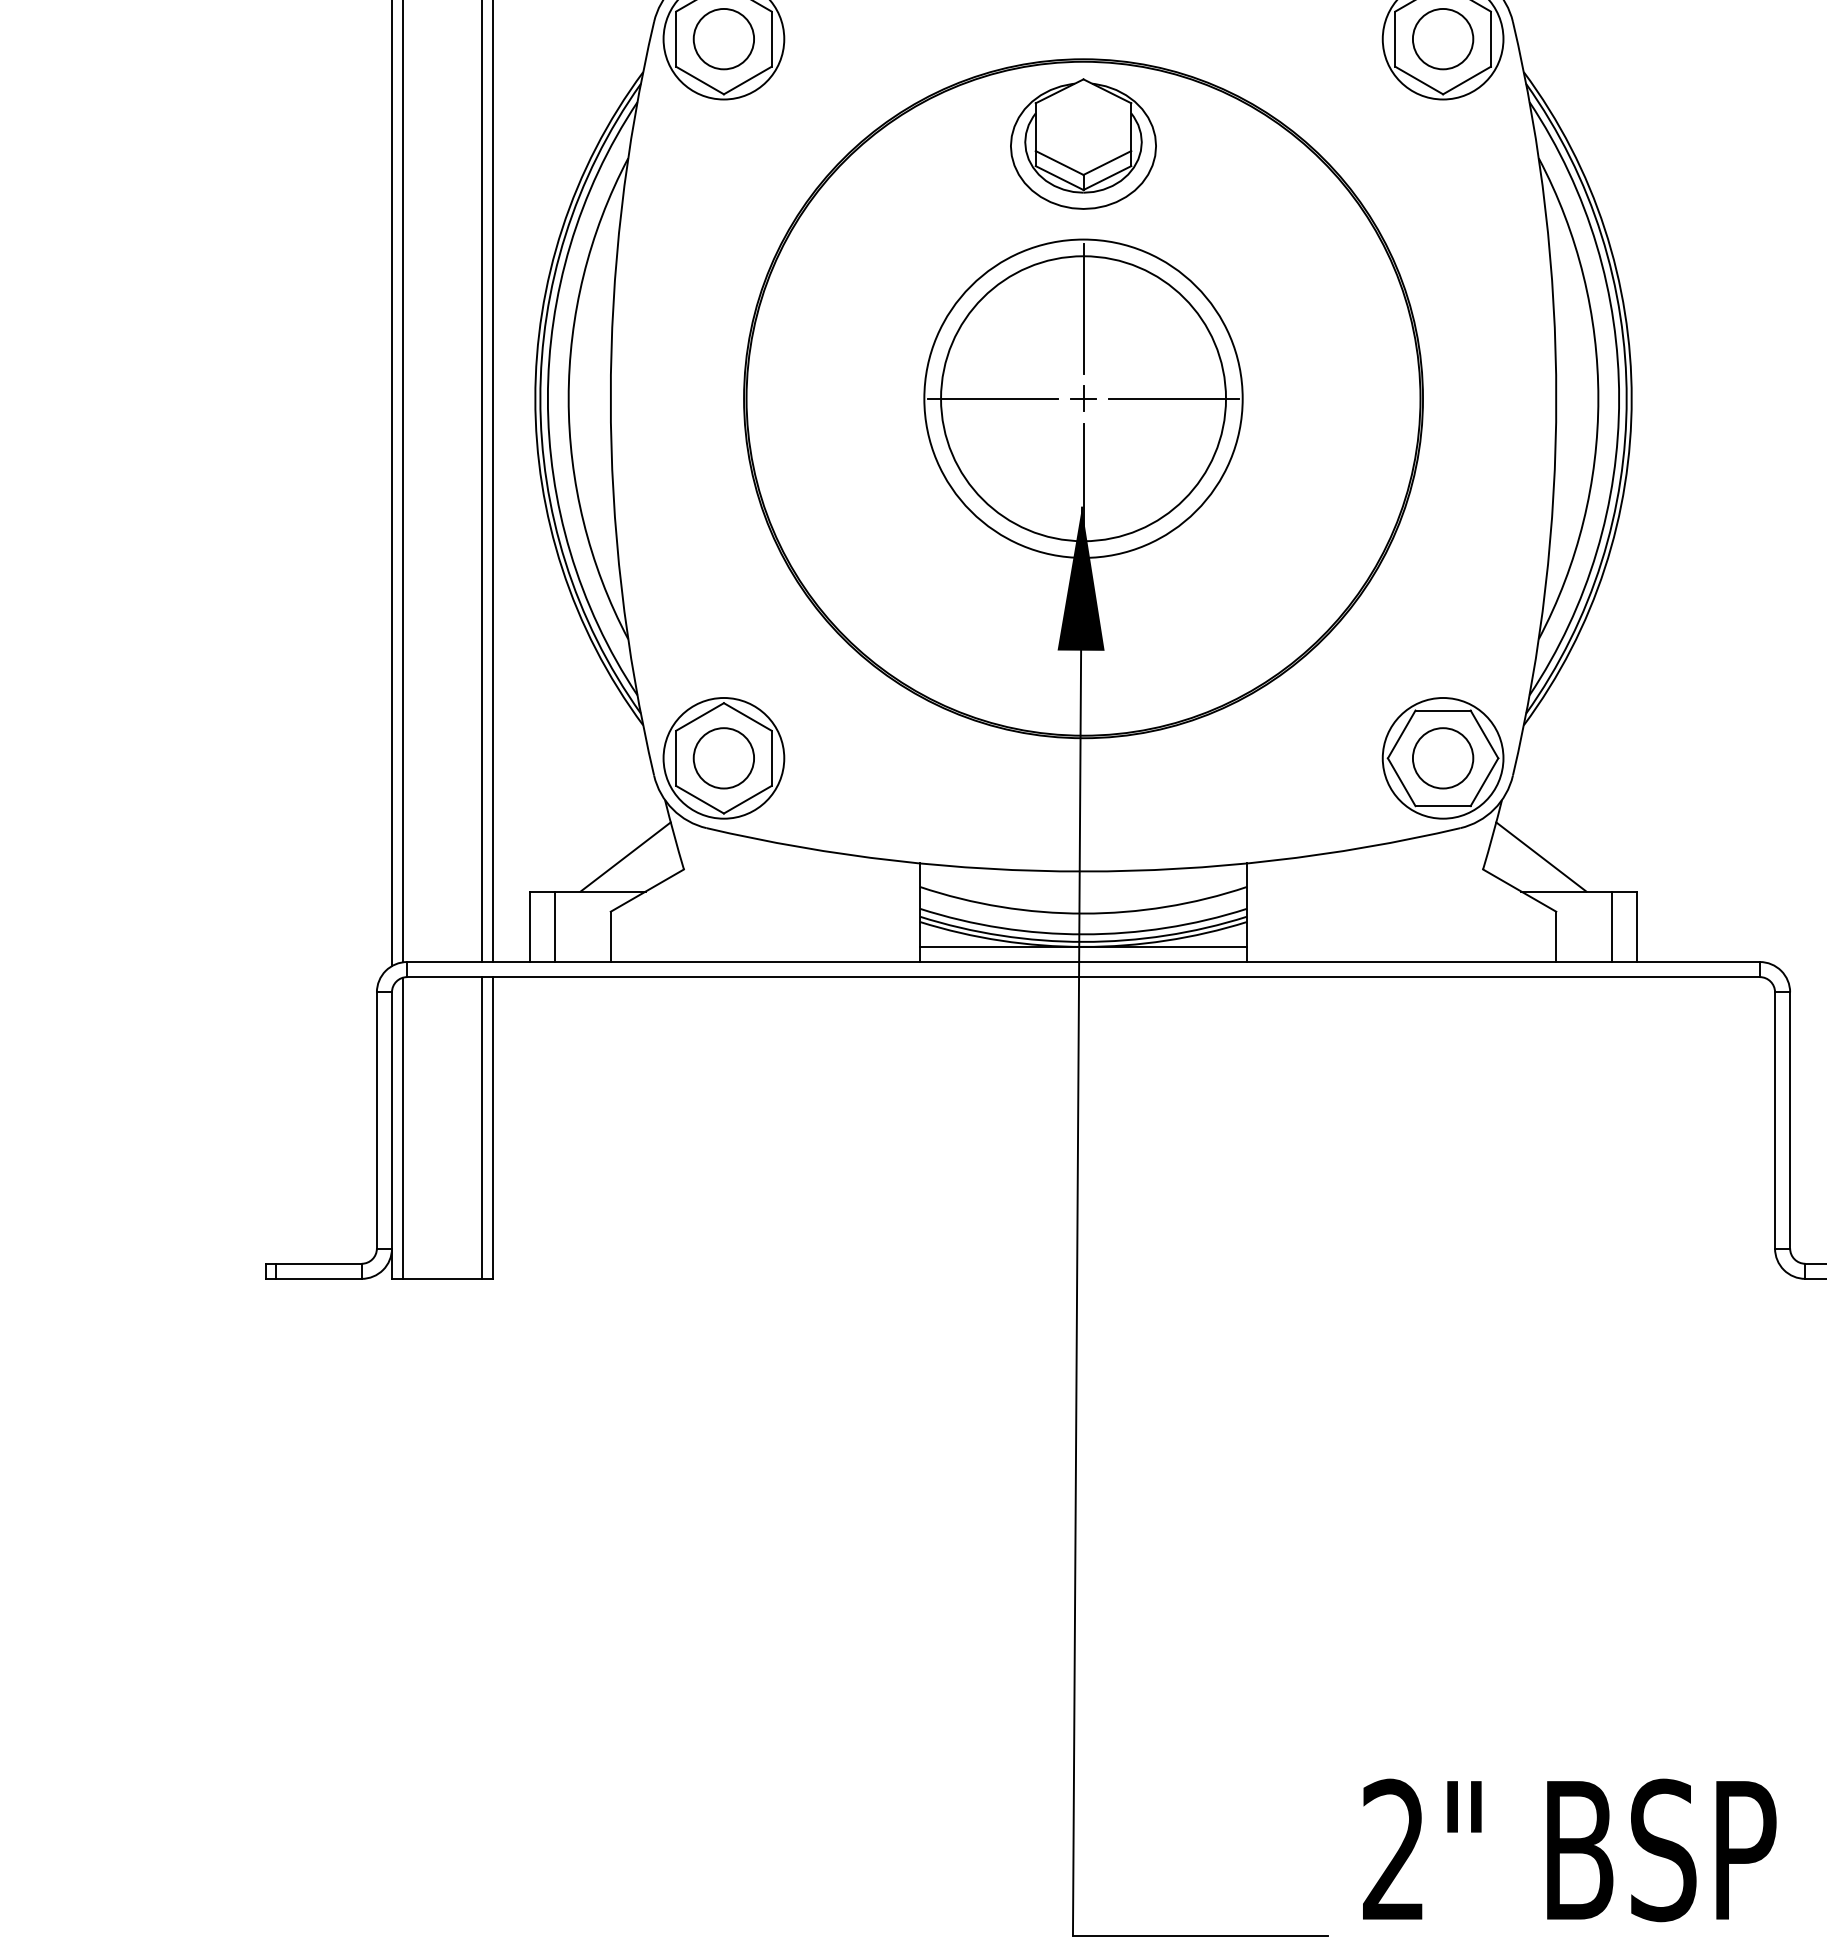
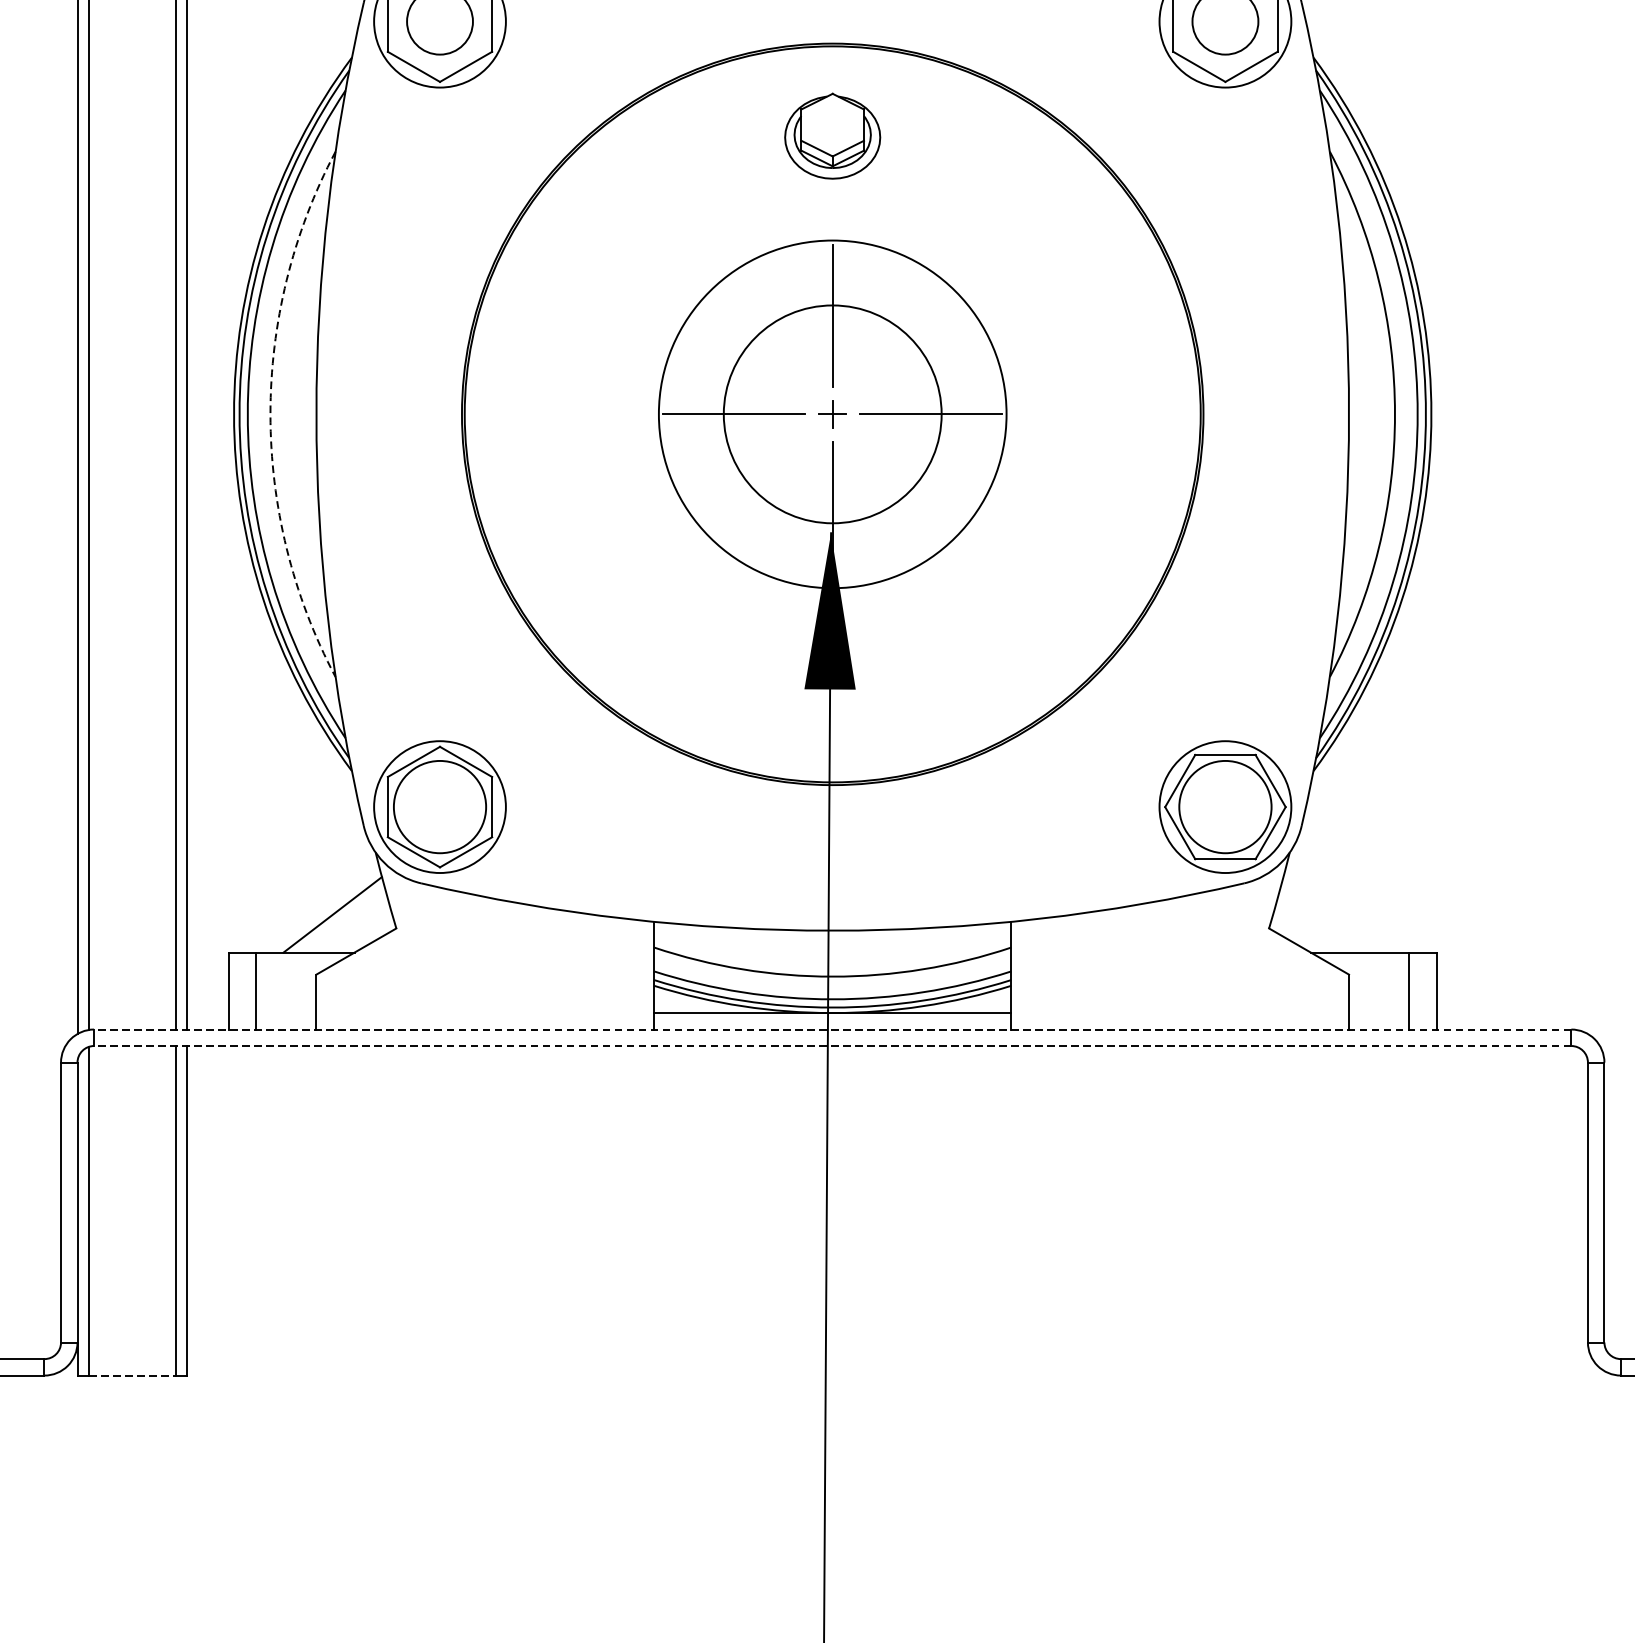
part: (1083, 143) -> (832, 135), size x0.6
arc: (568, 398) -> (270, 414), solid -> dashed
circle: (1083, 398) -> (832, 414), size x0.7
circle: (723, 758) -> (439, 807), size x1.4
circle: (1442, 758) -> (1224, 807), size x1.4
line: (1541, 856) -> (1332, 914), removed
line: (1083, 962) -> (832, 1030), solid -> dashed
line: (1083, 977) -> (832, 1046), solid -> dashed
line: (442, 1278) -> (132, 1375), solid -> dashed

